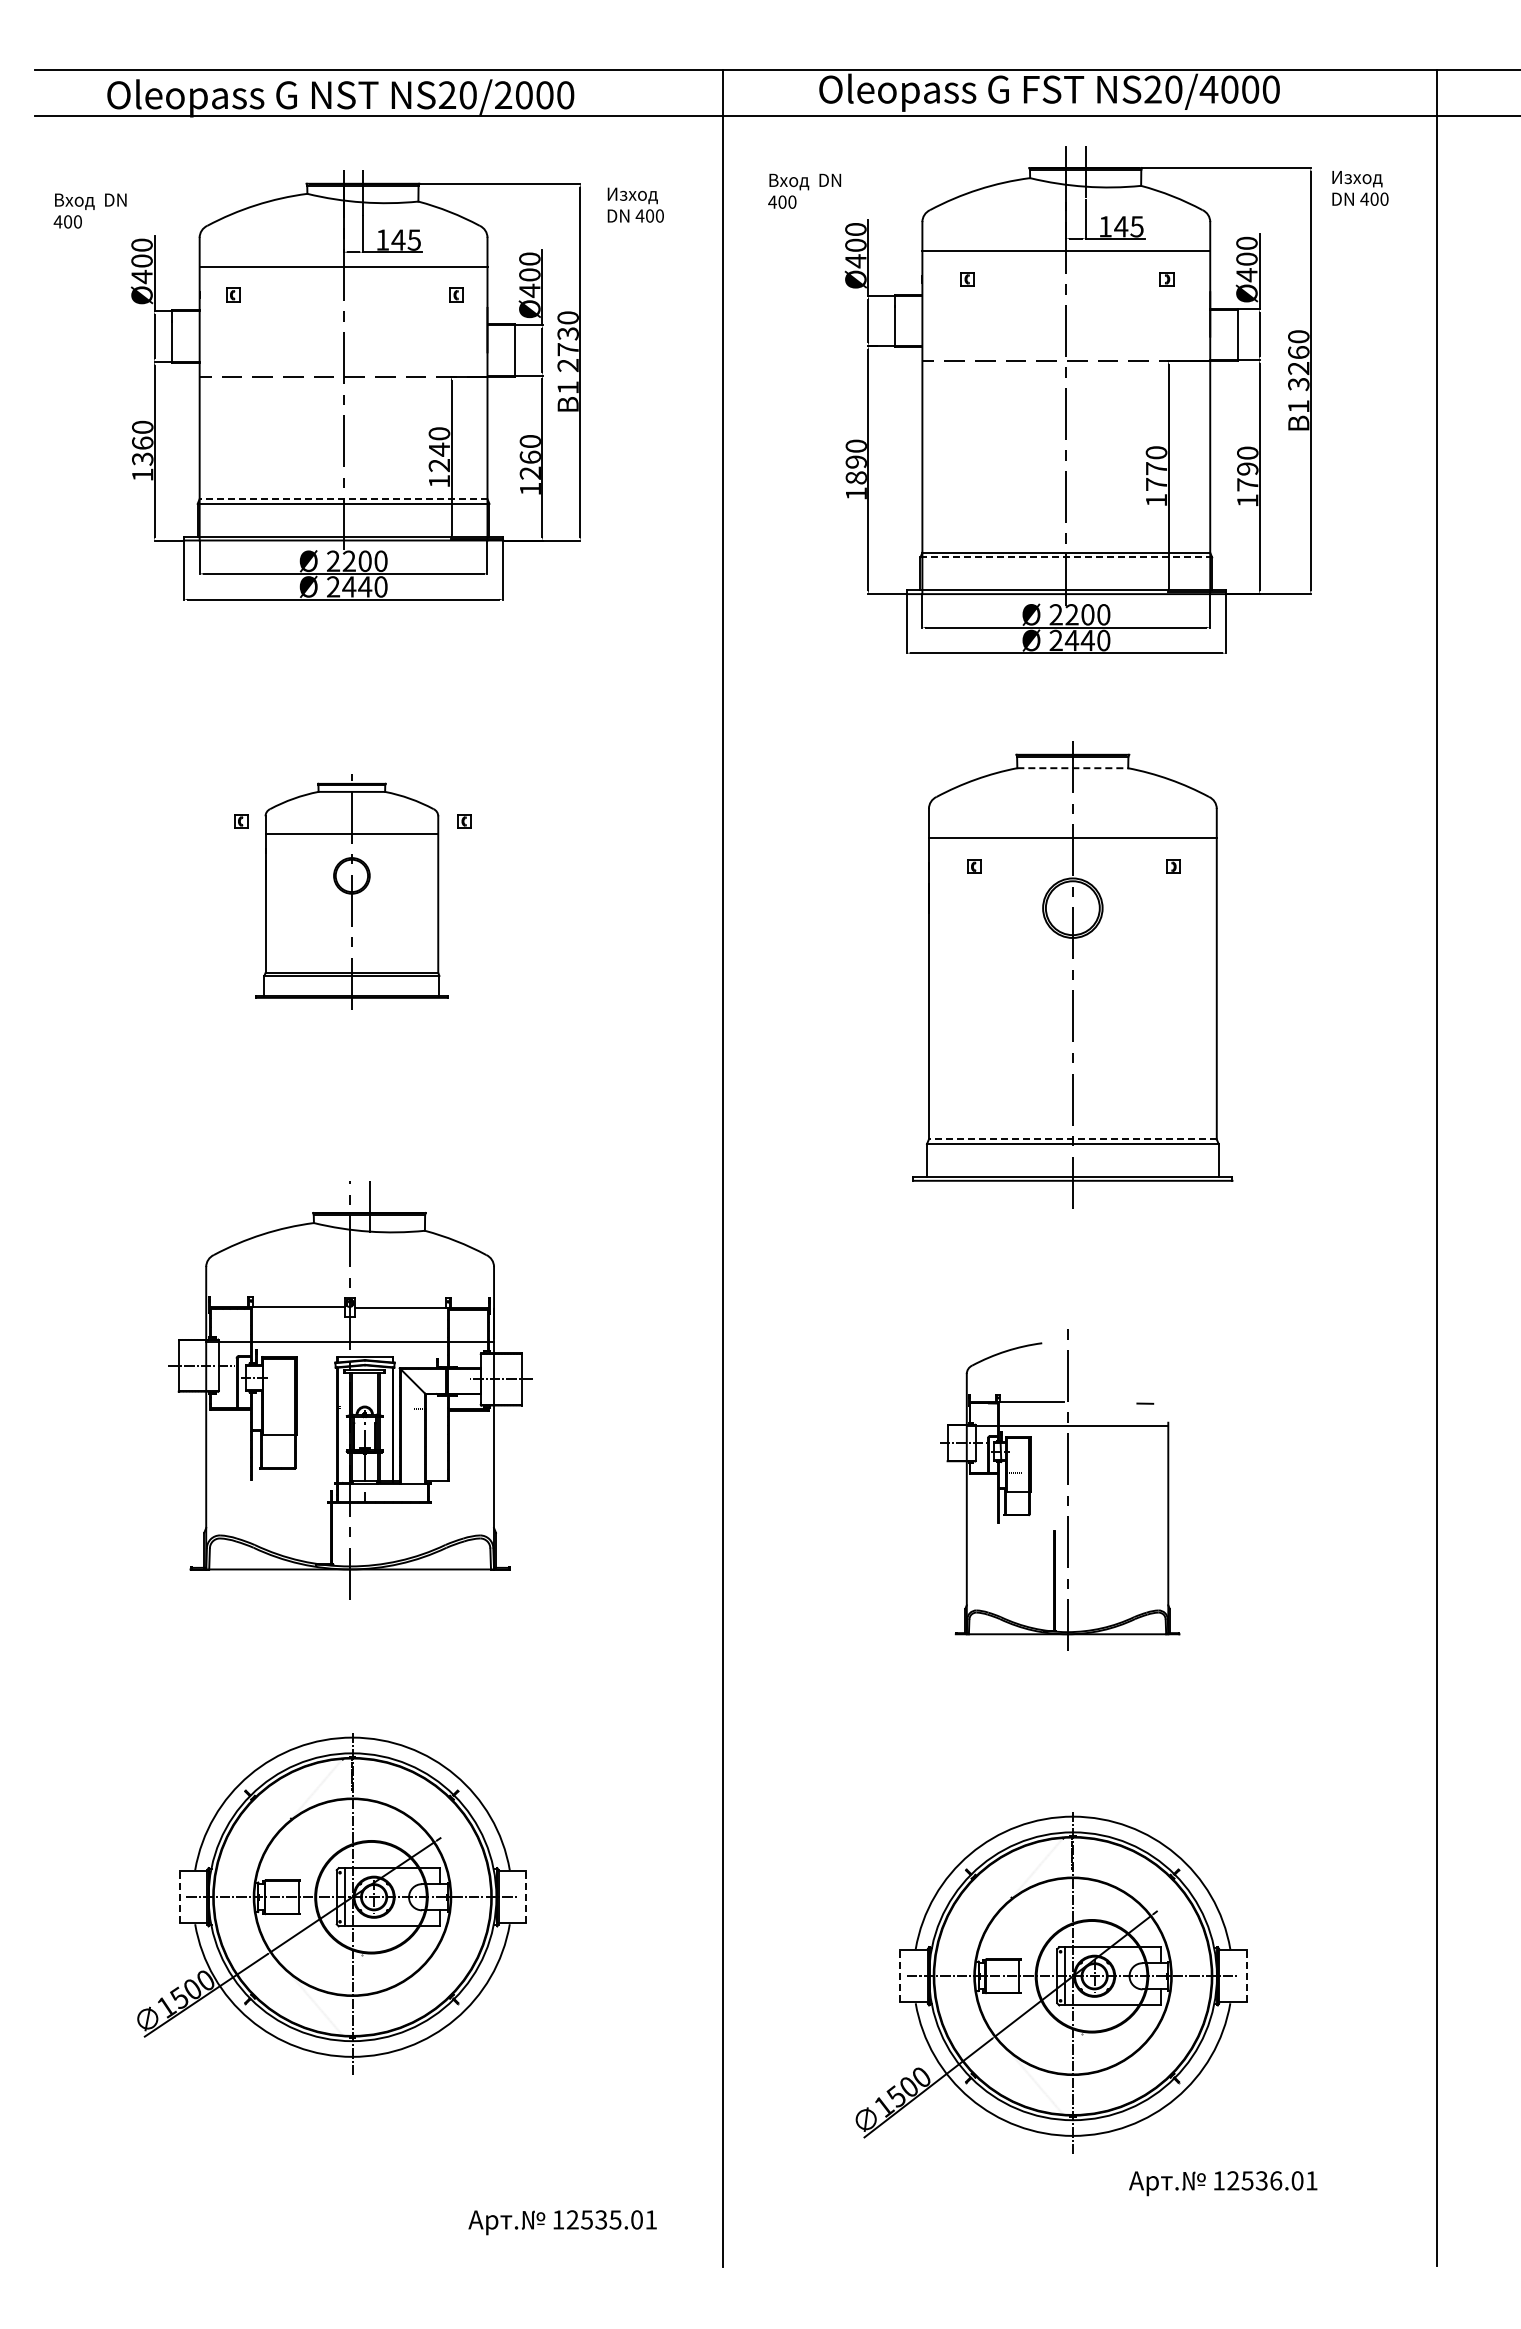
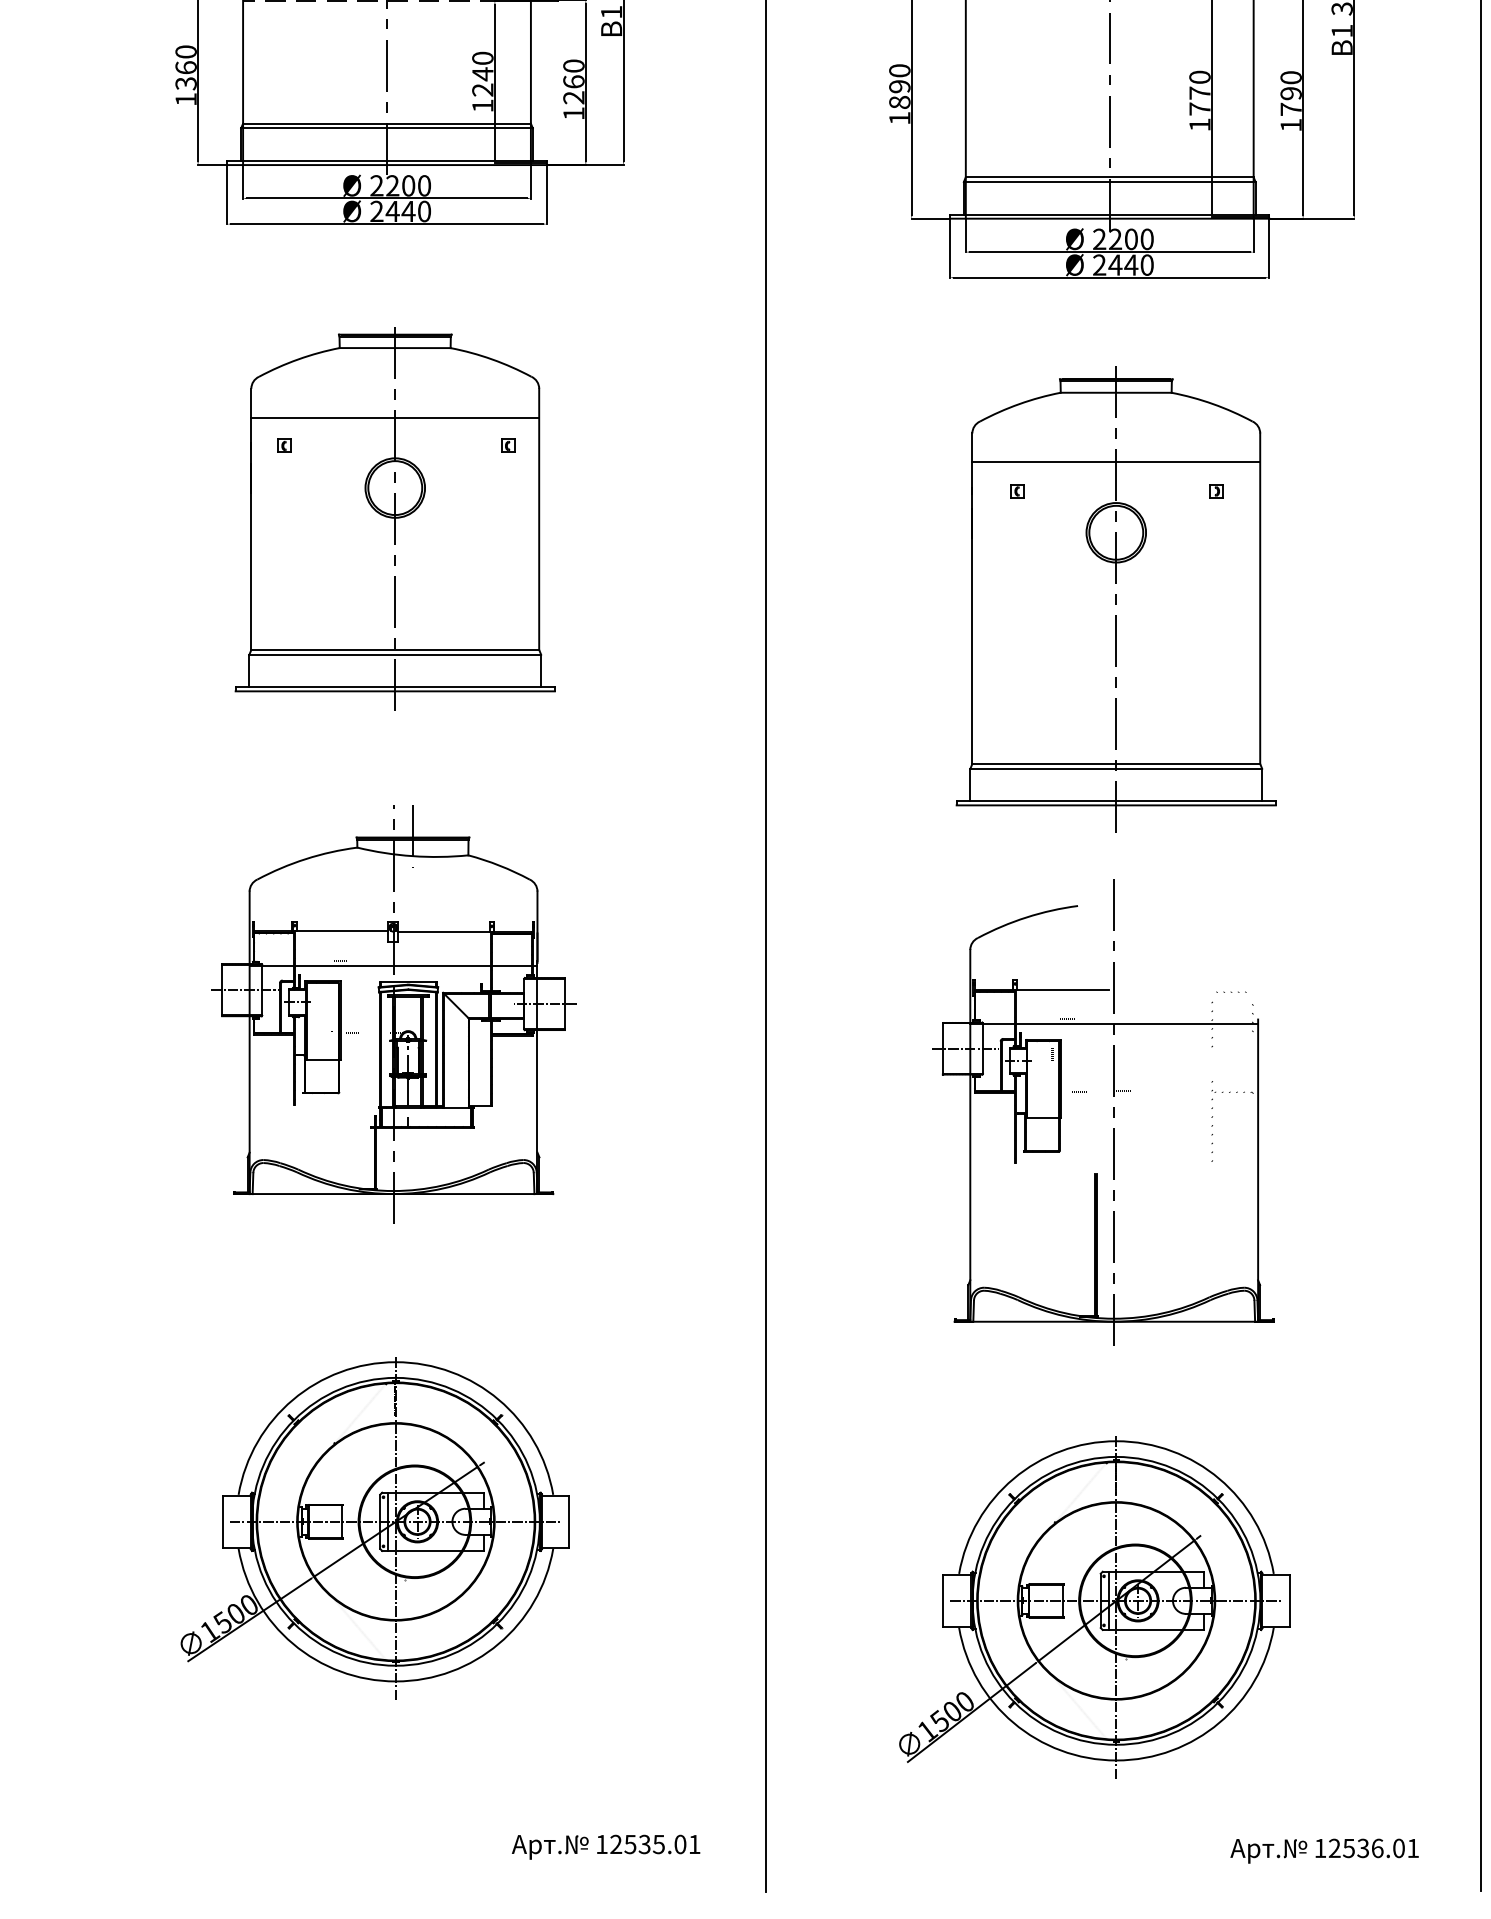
line: (343, 499) -> (386, 124), dashed -> solid
line: (1066, 557) -> (1109, 182), dashed -> solid
line: (1073, 768) -> (1116, 393), dashed -> solid
part: (351, 894) -> (394, 519), size x1.67
line: (1072, 1139) -> (1115, 764), dashed -> solid
part: (1059, 1487) -> (1102, 1112), size x1.43
line: (179, 1896) -> (222, 1521), dashed -> solid
line: (525, 1896) -> (568, 1521), dashed -> solid
line: (900, 1975) -> (943, 1600), dashed -> solid
line: (1246, 1975) -> (1289, 1600), dashed -> solid
text: (1223, 2183) -> (1324, 1851), moved

